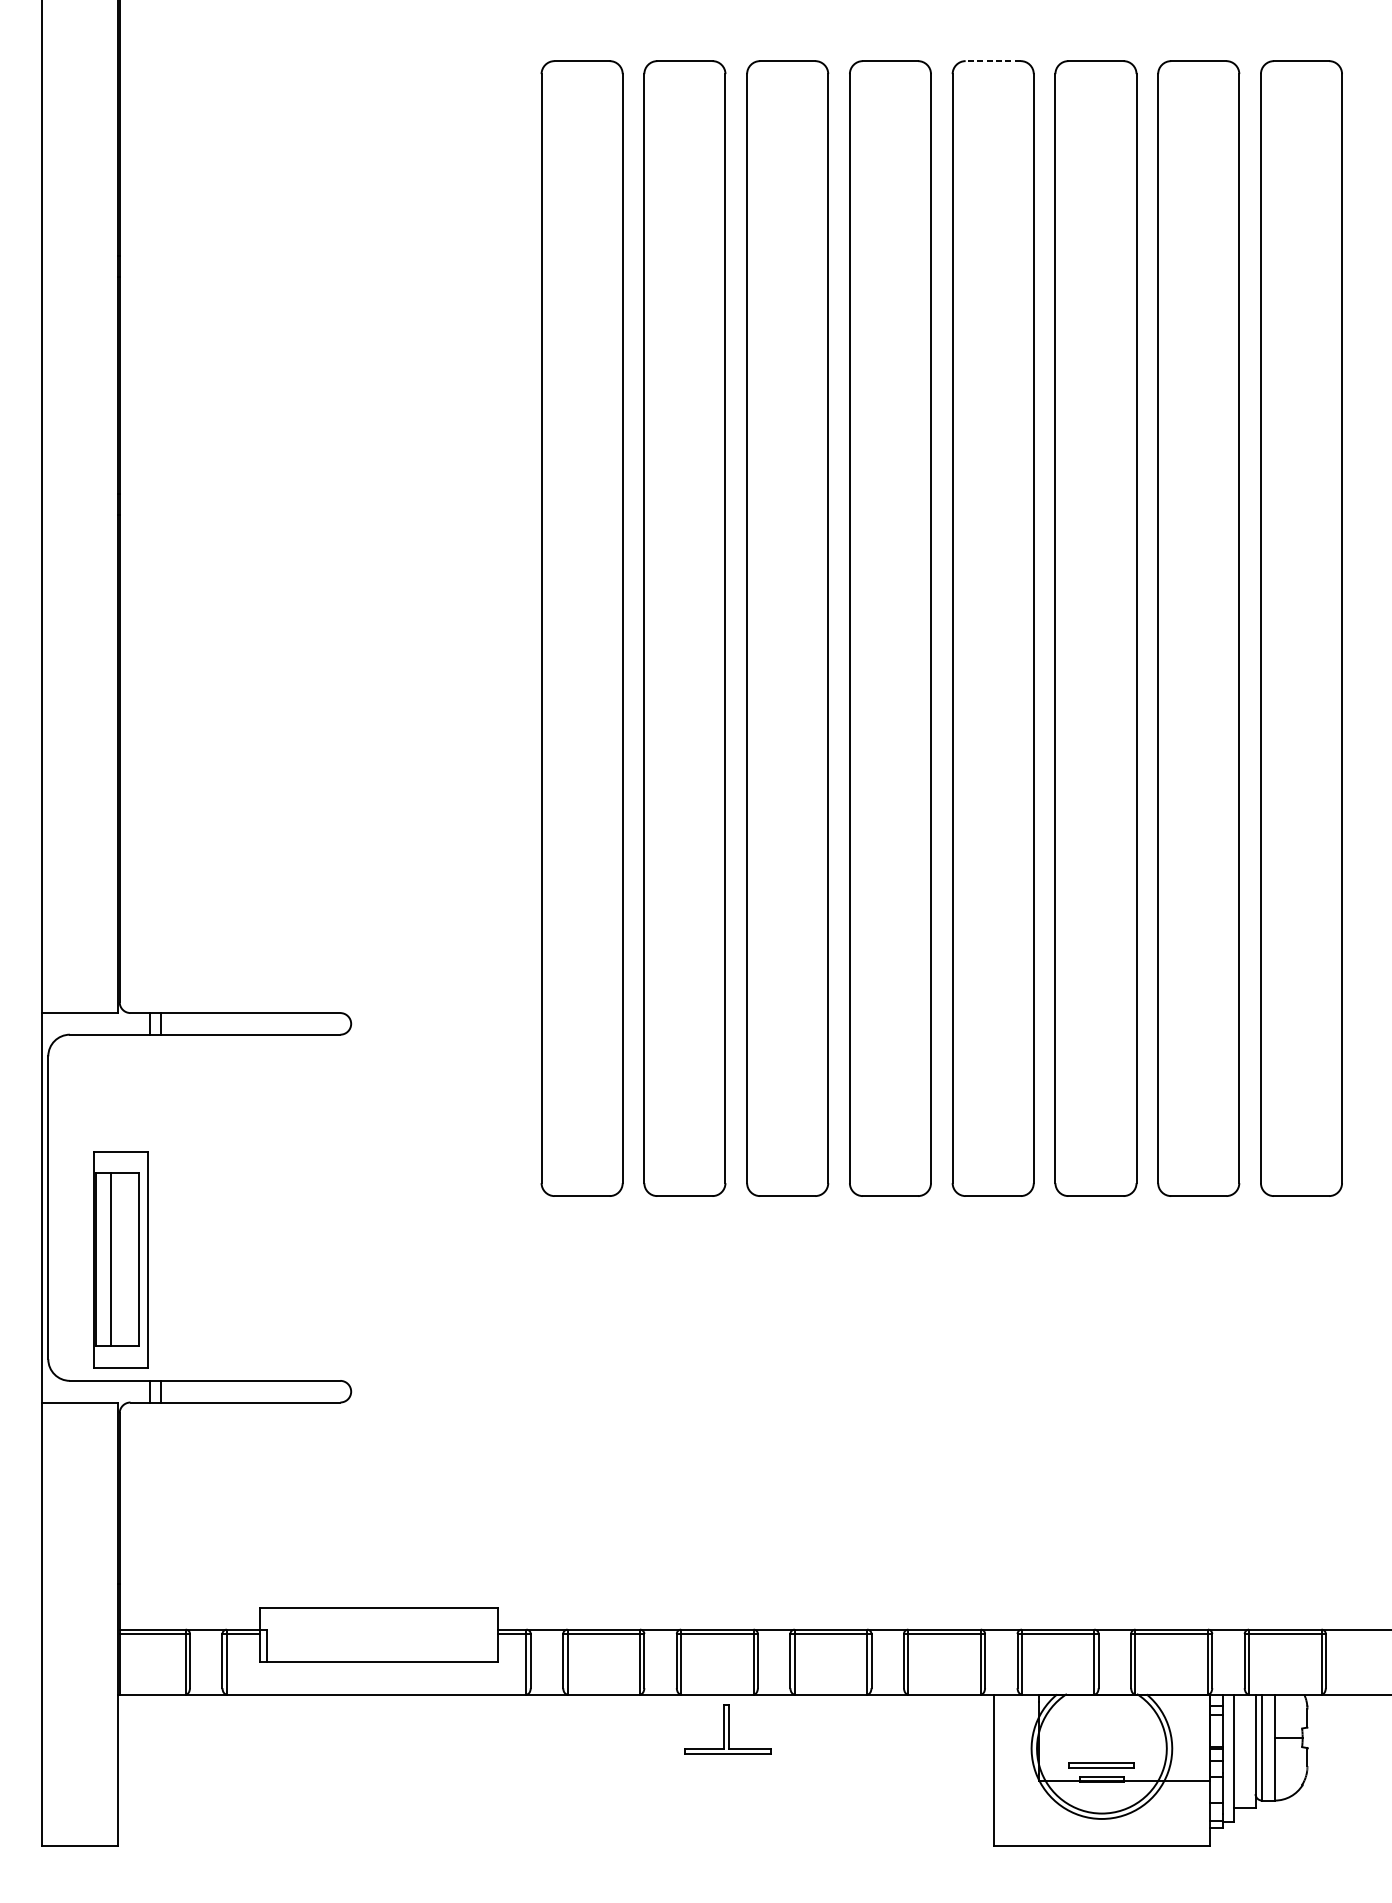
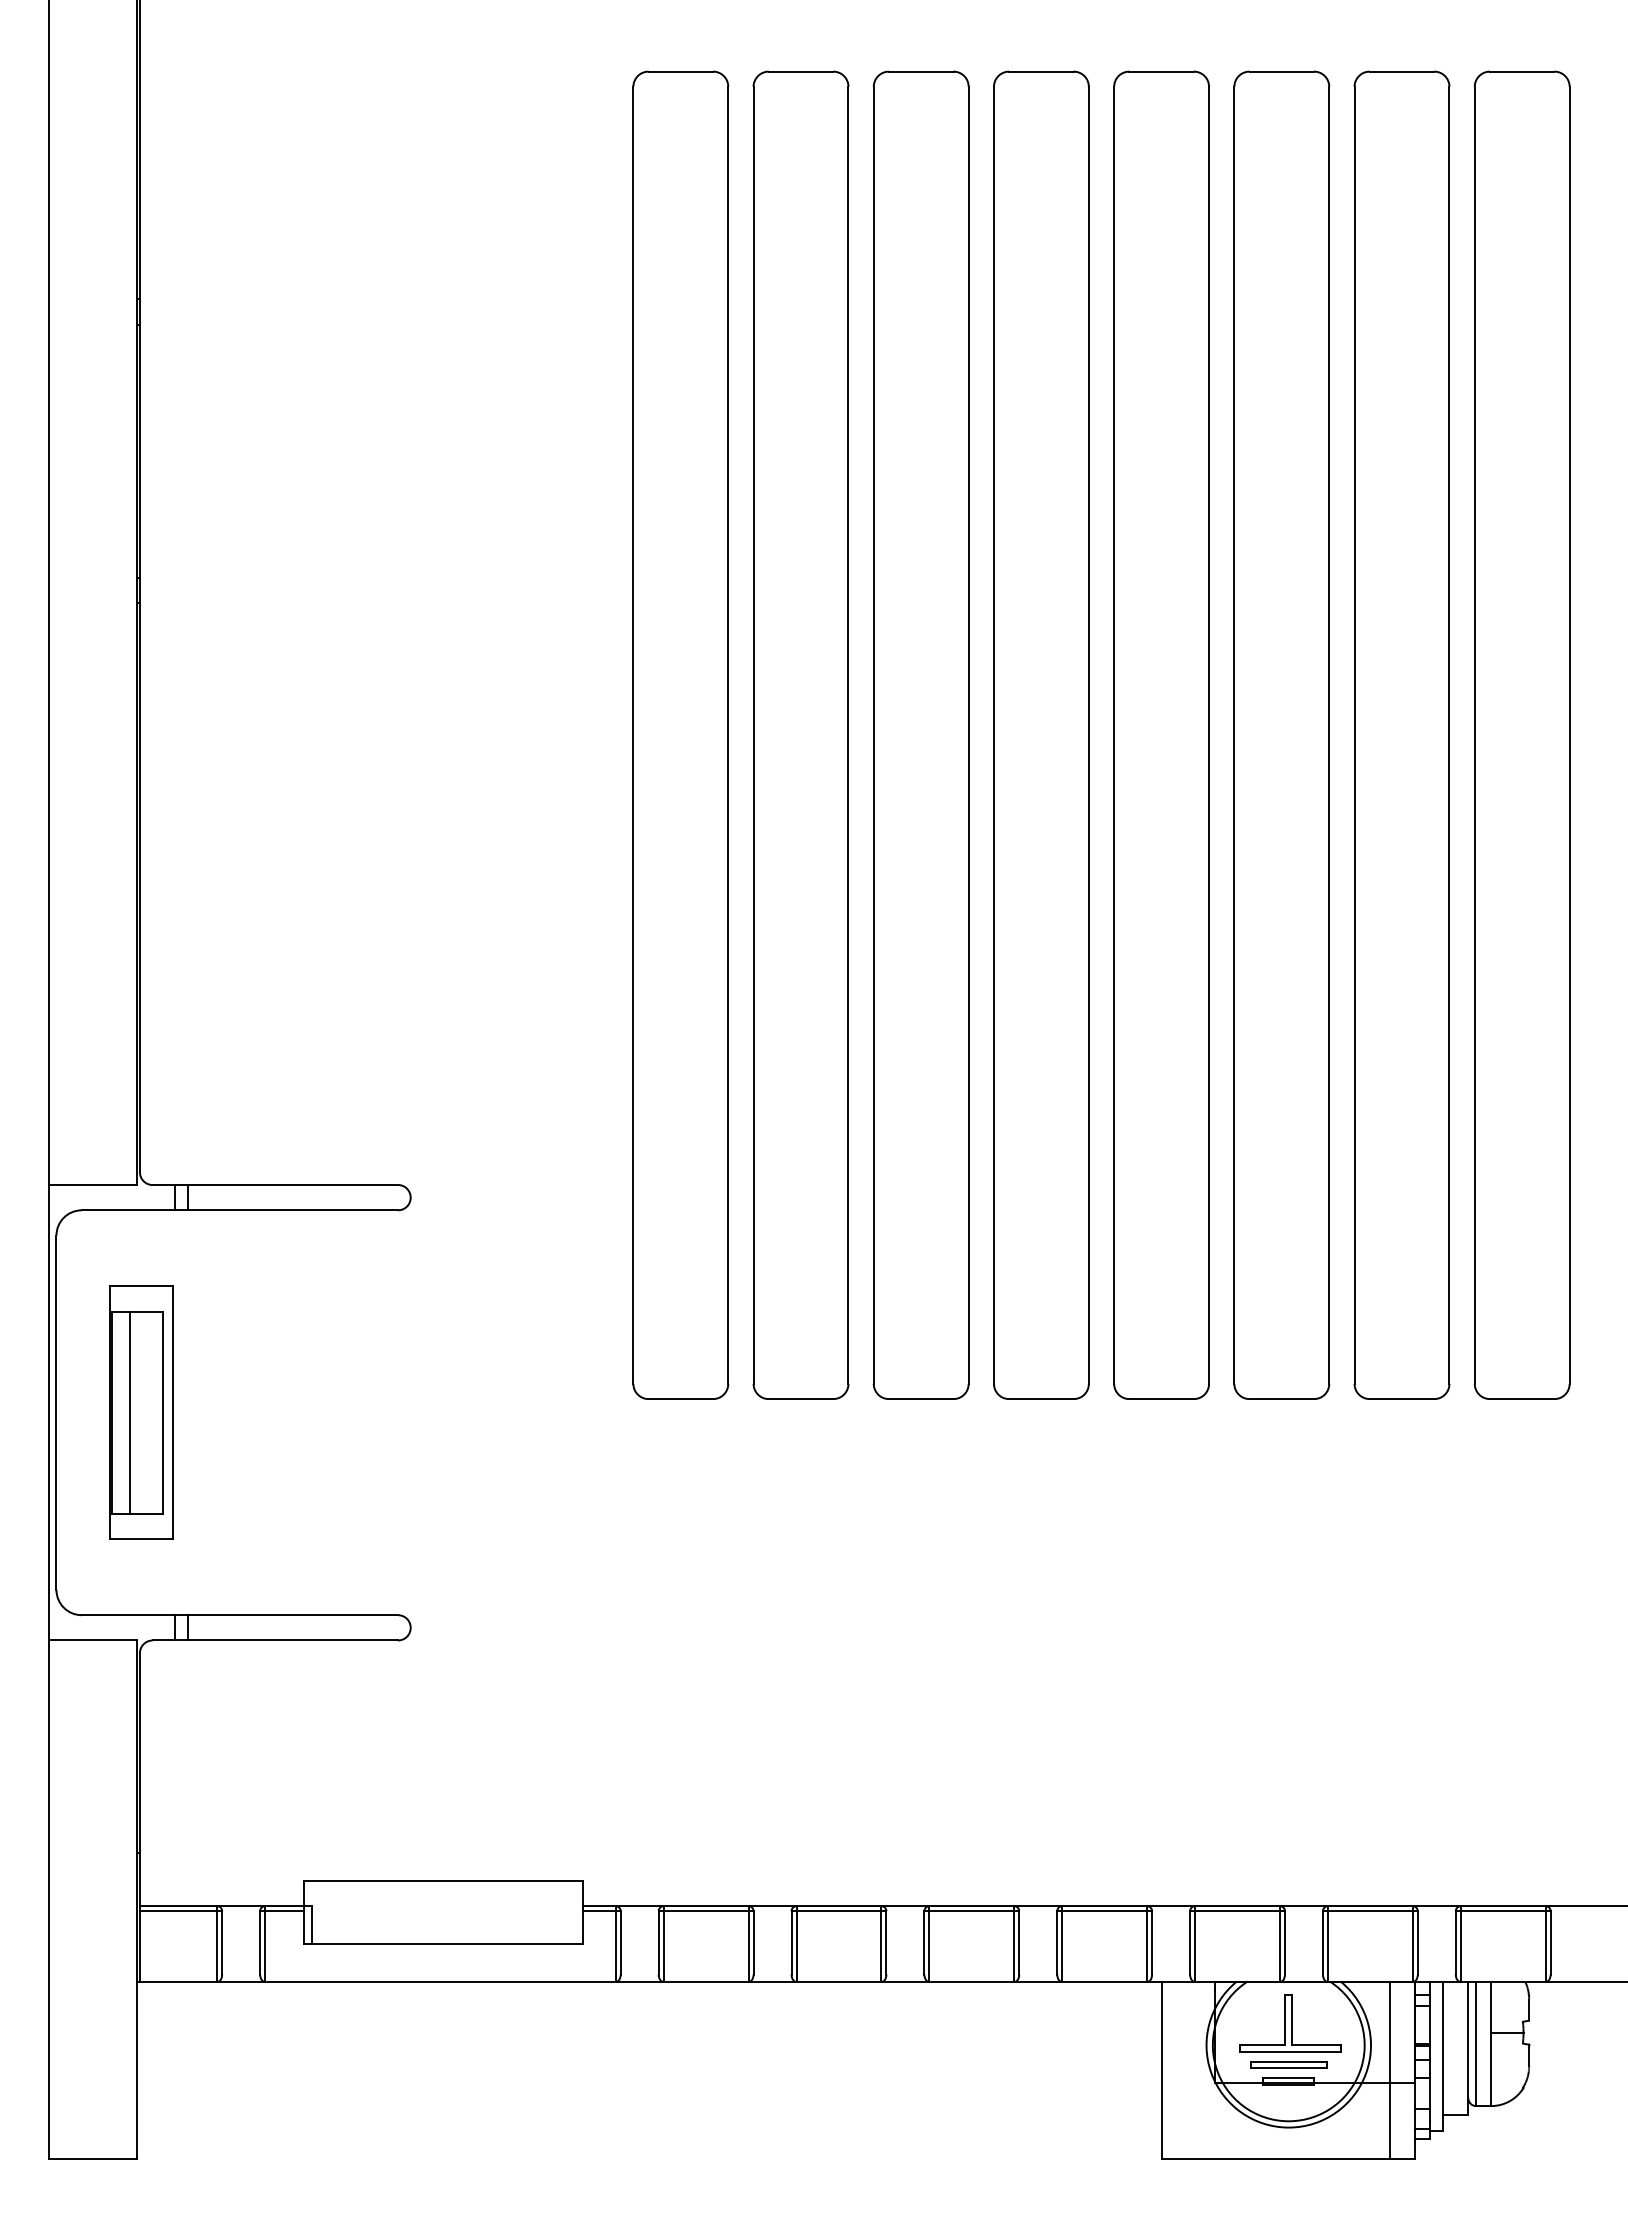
line: (993, 61) -> (1161, 71), dashed -> solid
part: (121, 1259) -> (141, 1412), moved
part: (728, 1729) -> (1290, 2023), moved
line: (1188, 1770) -> (1389, 2070), added

